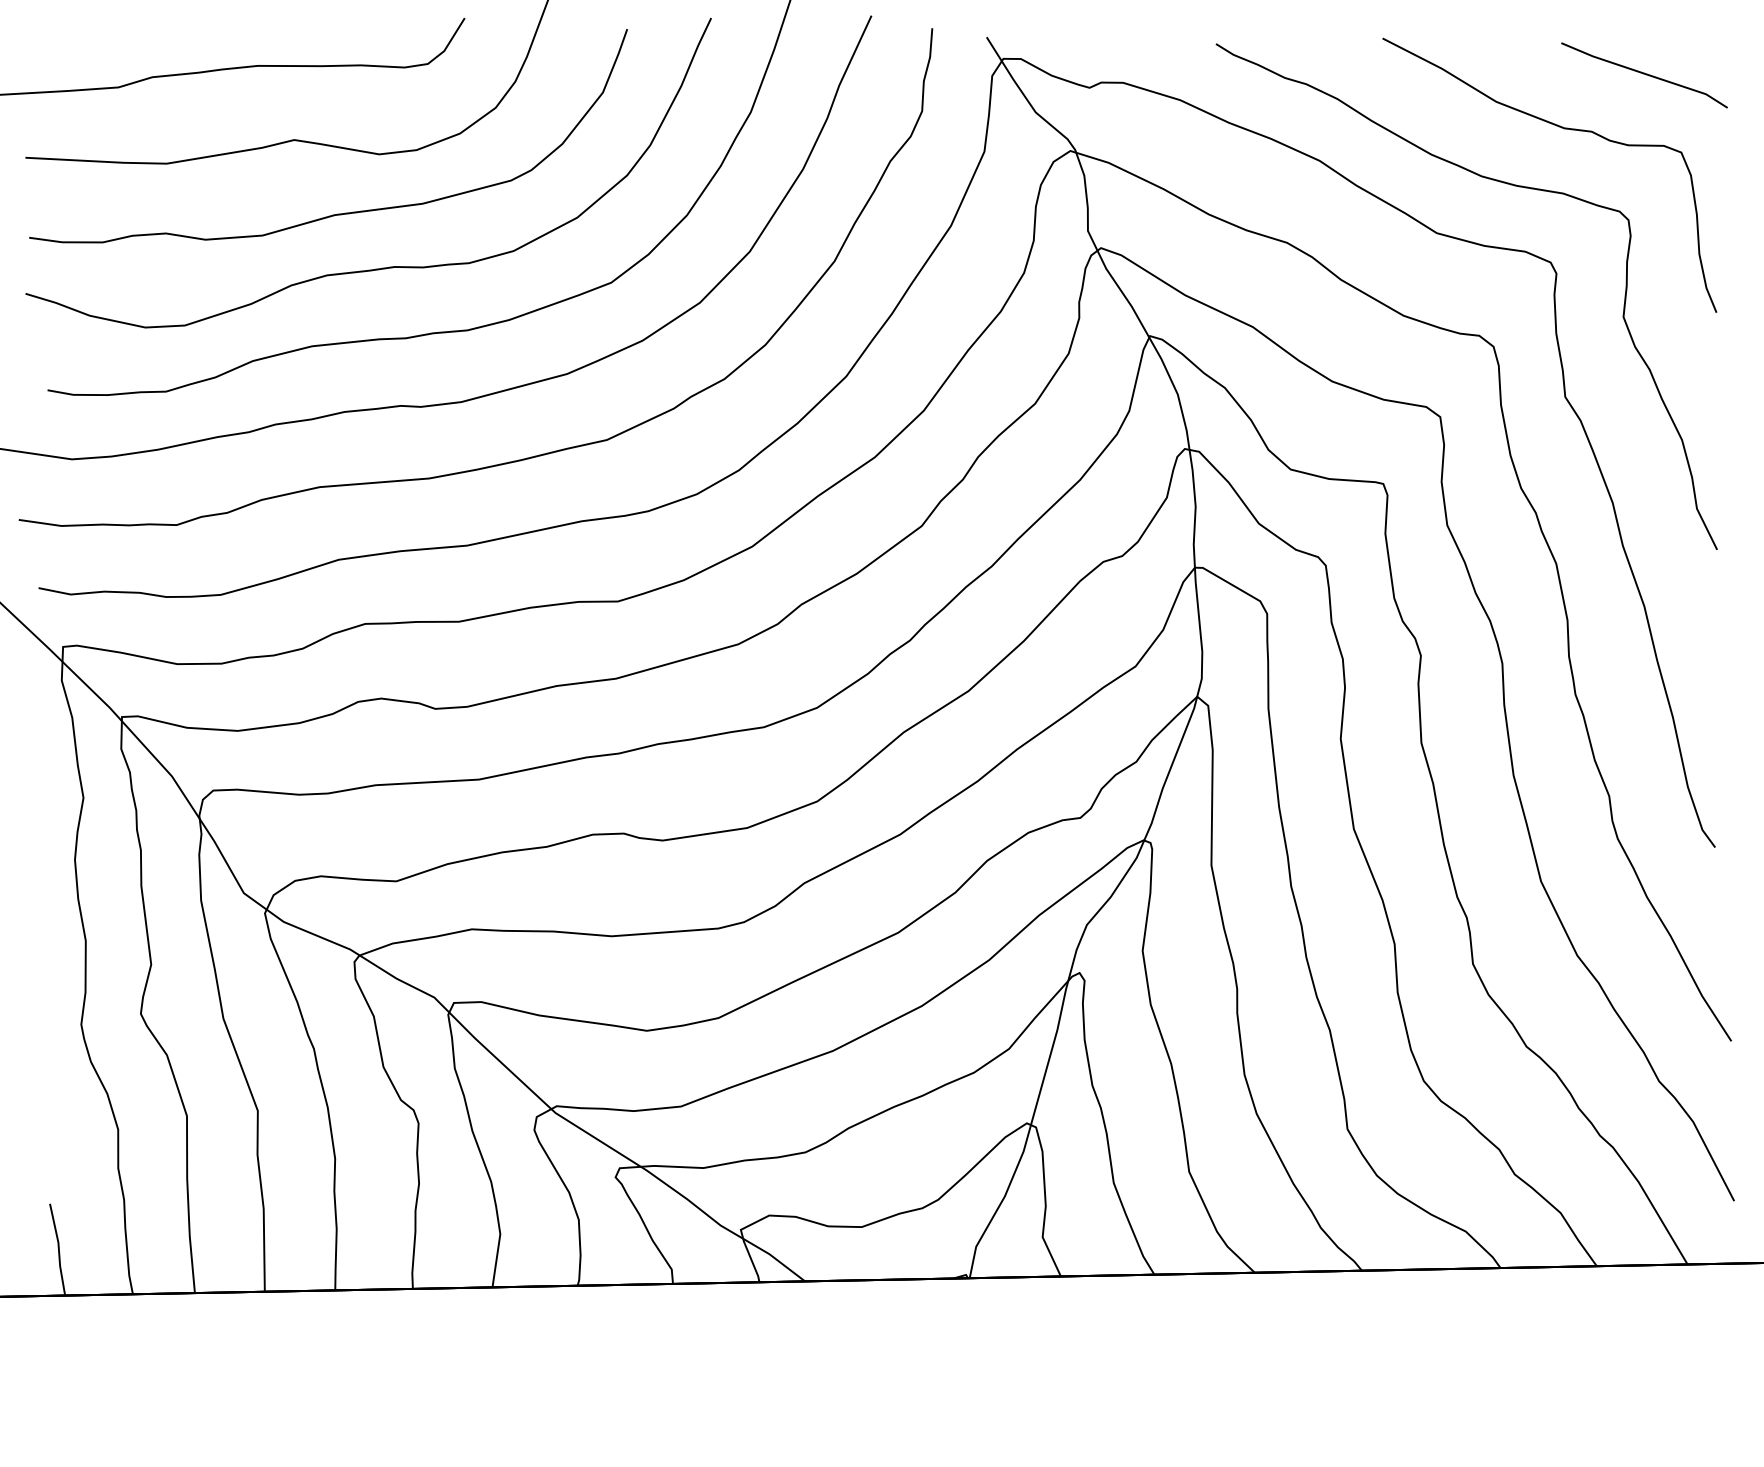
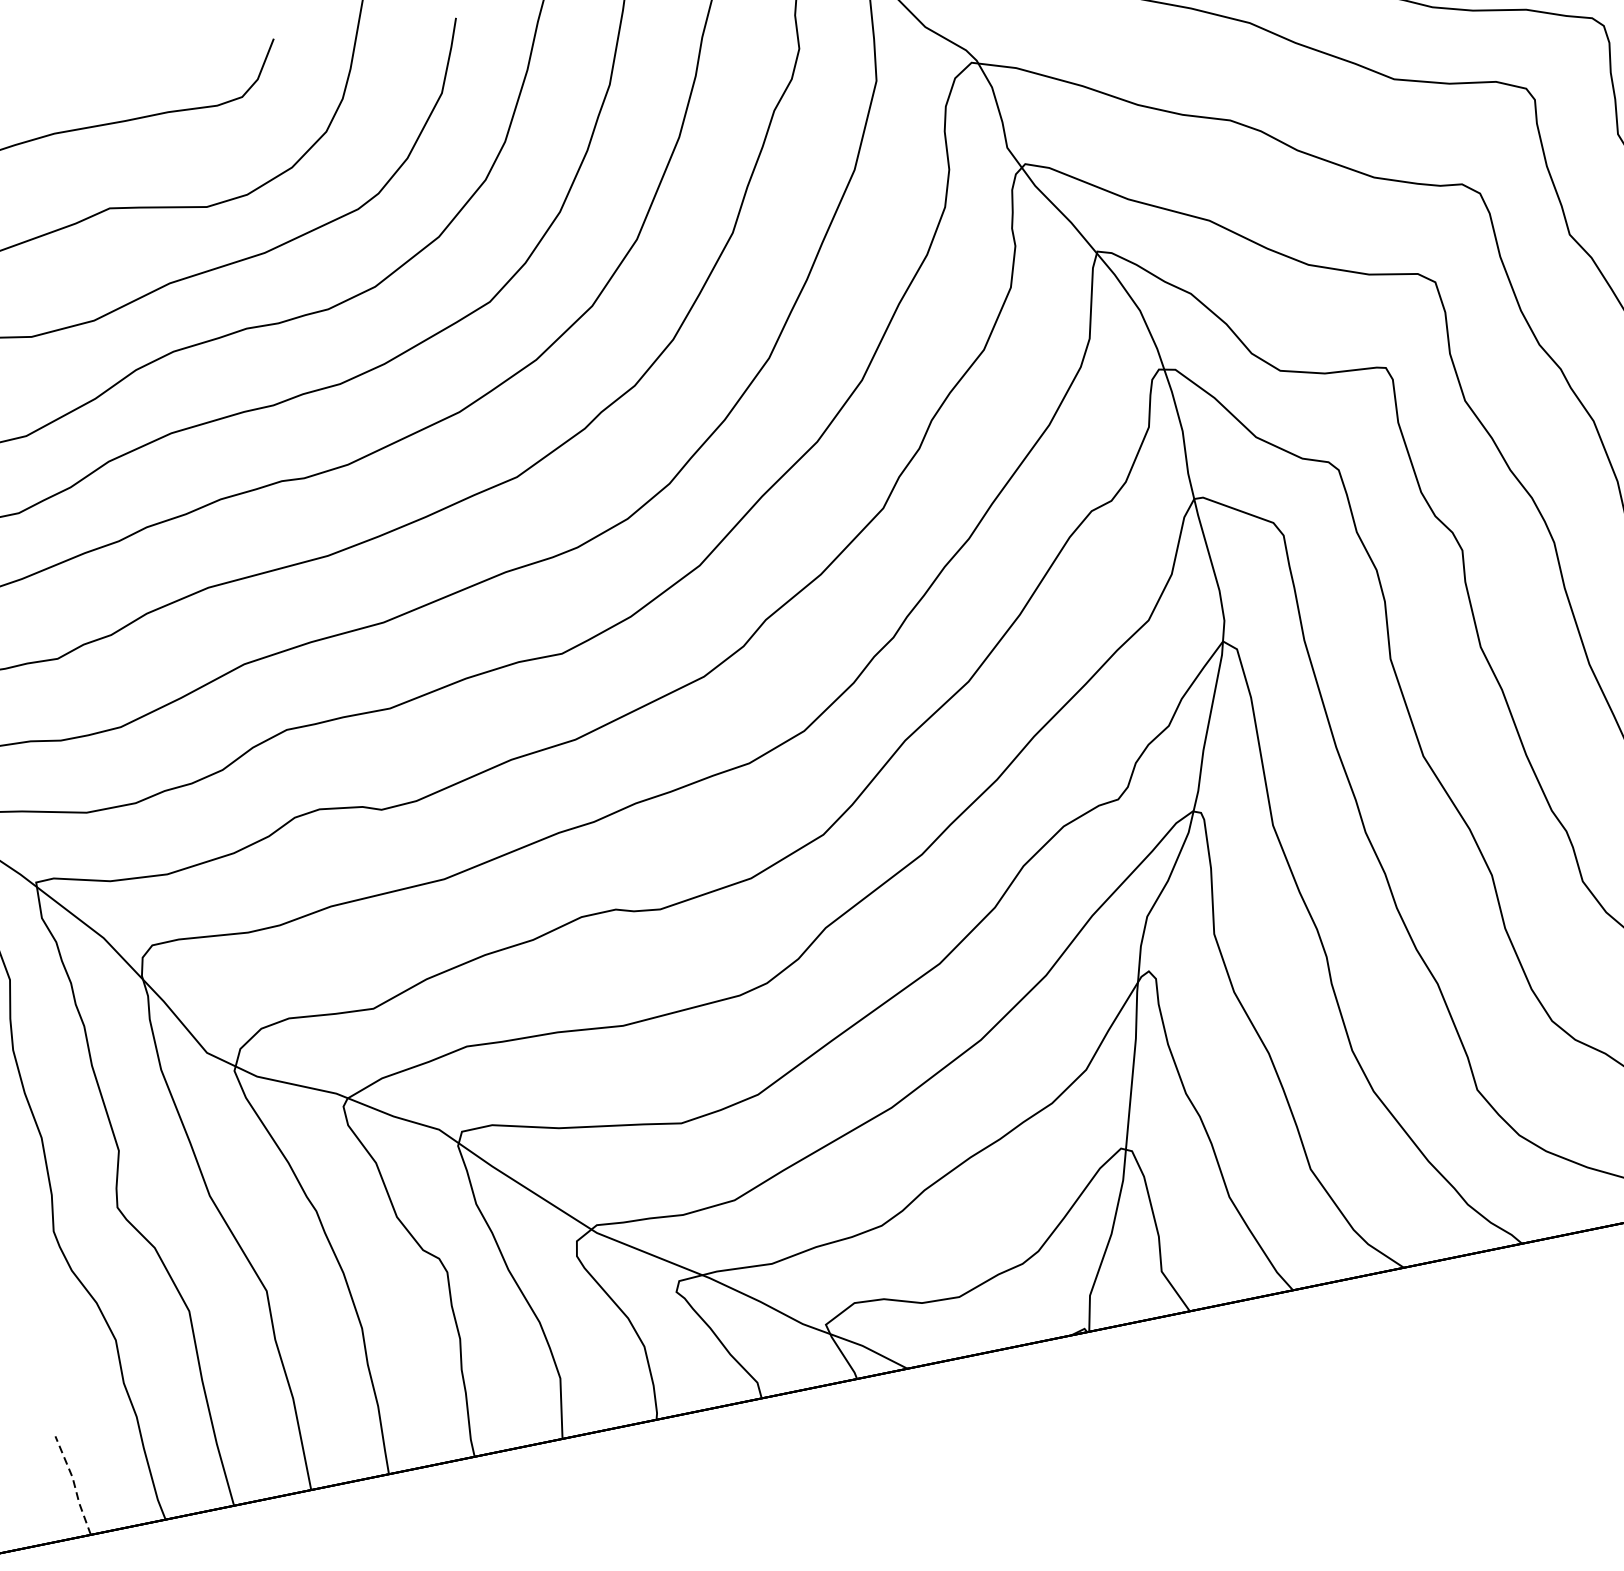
line: (58, 1249) -> (74, 1485), solid -> dashed

